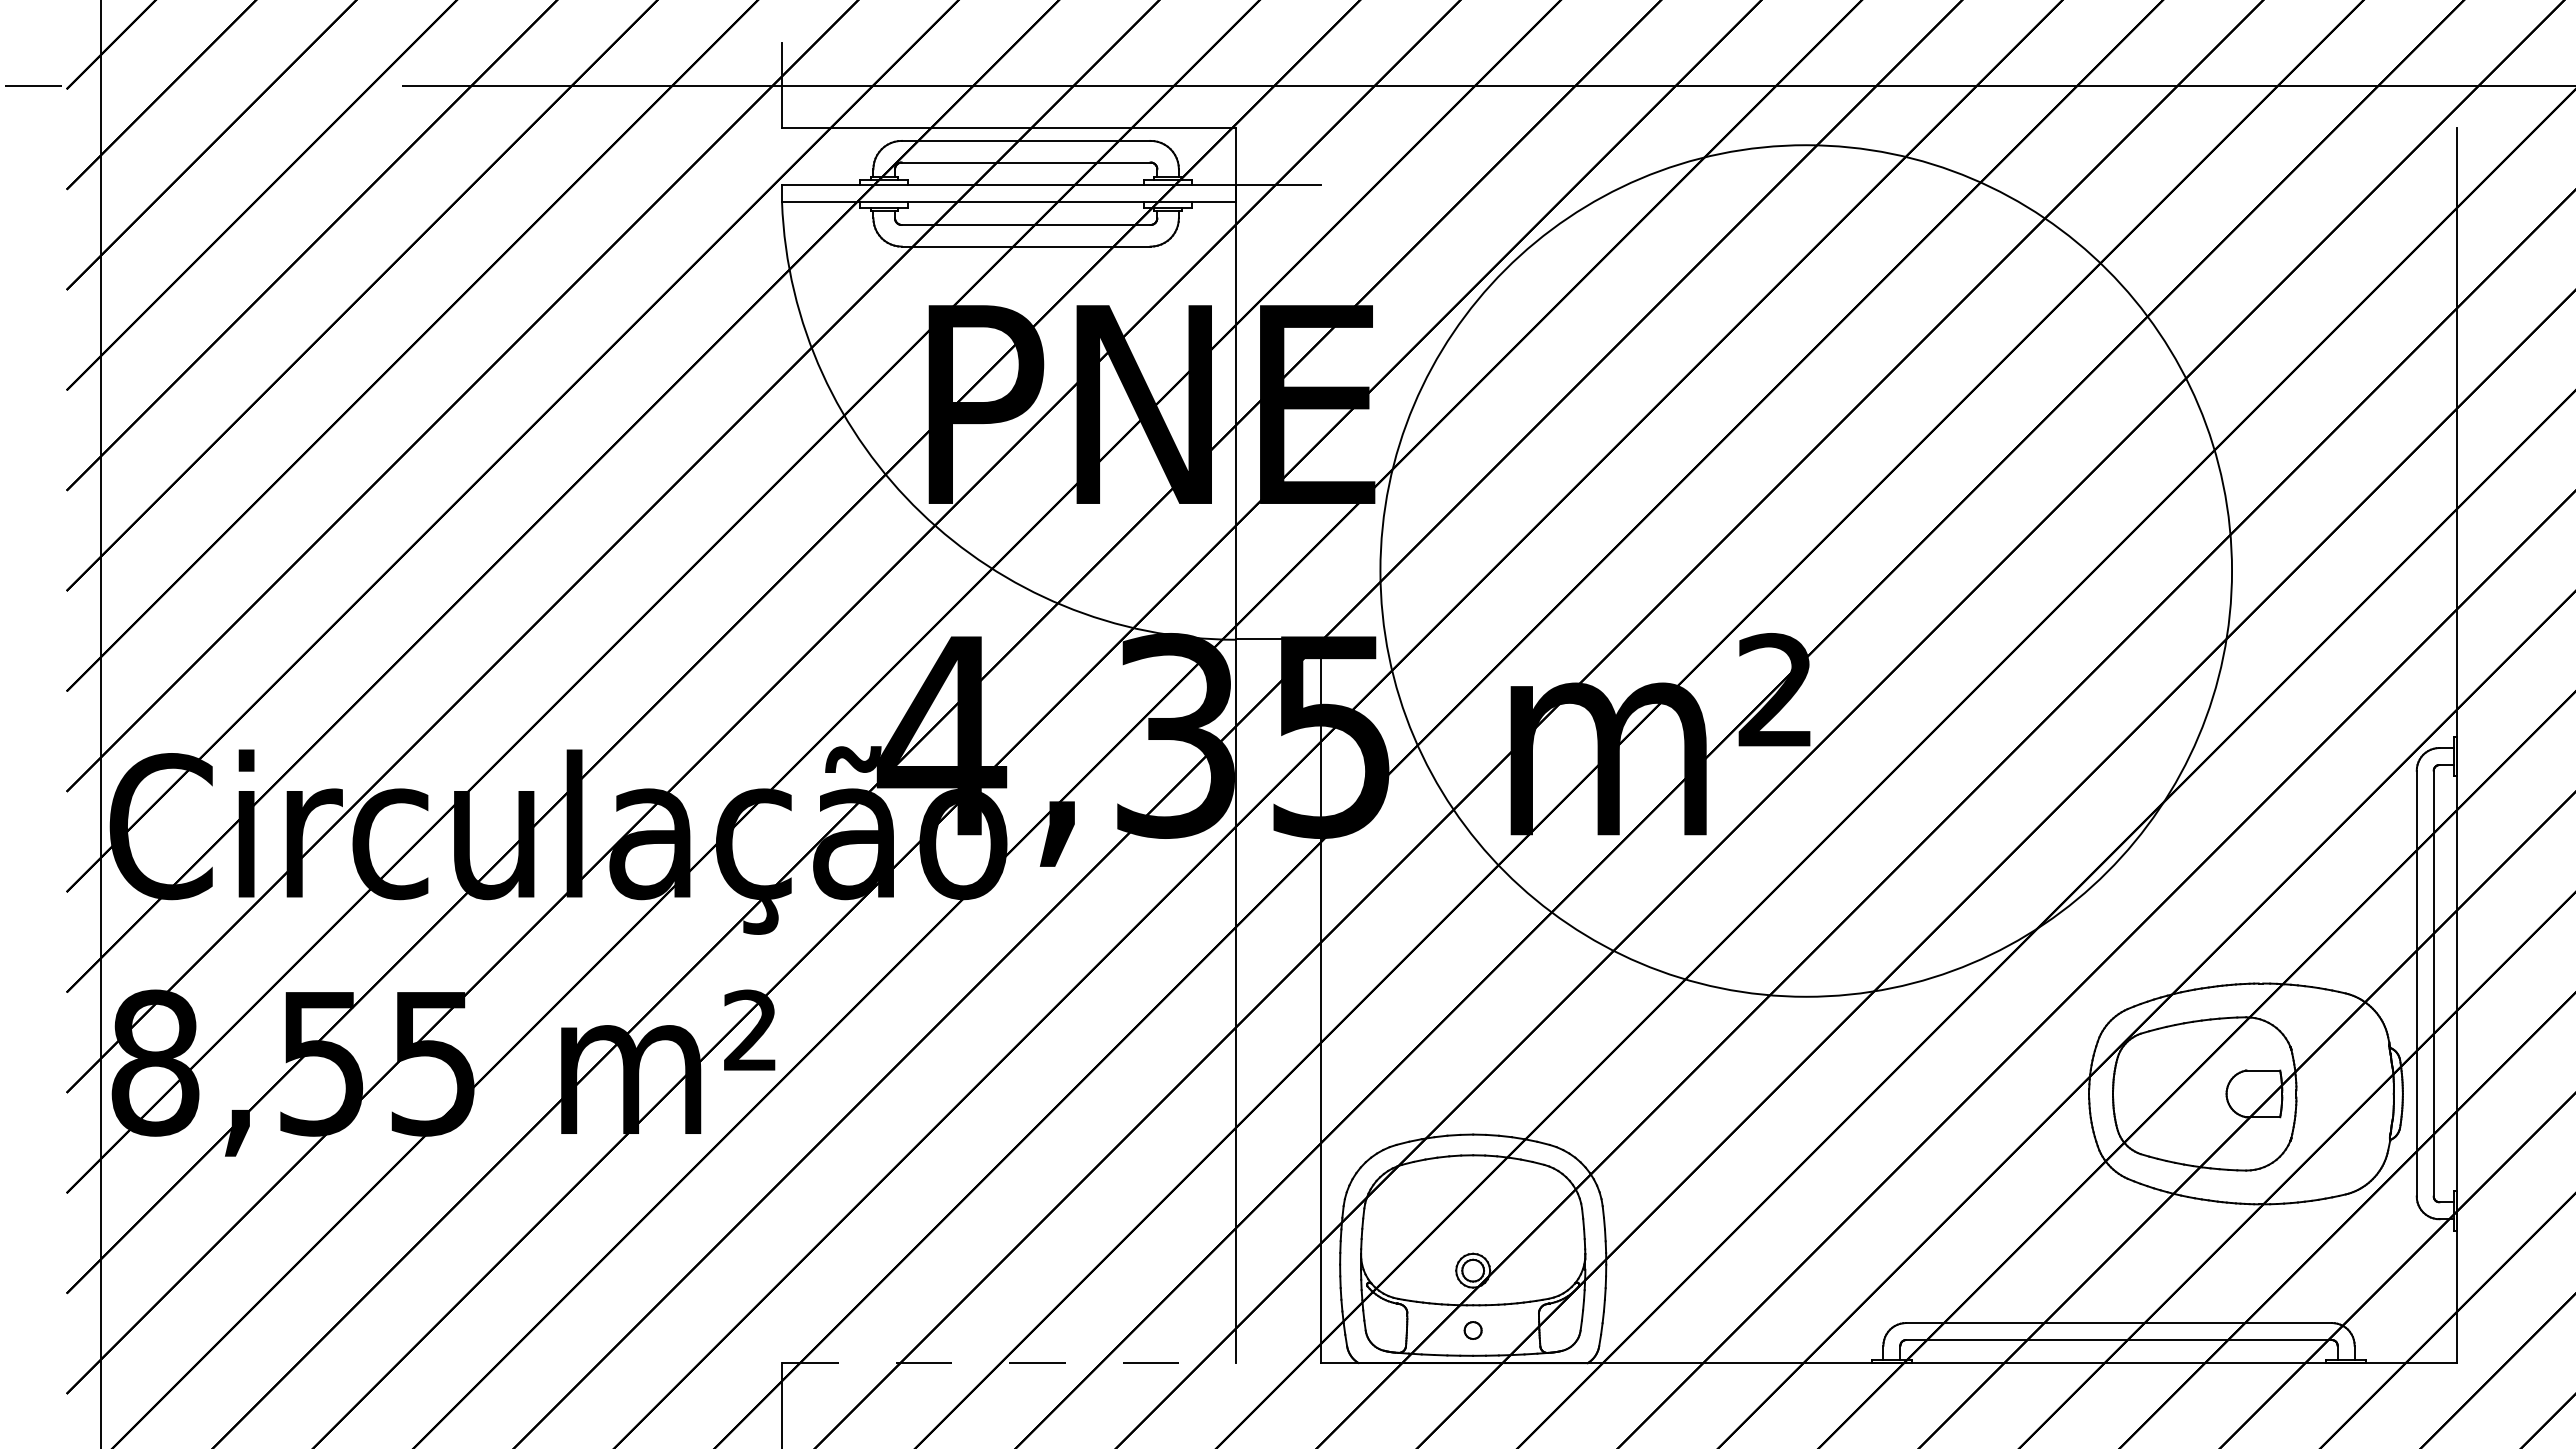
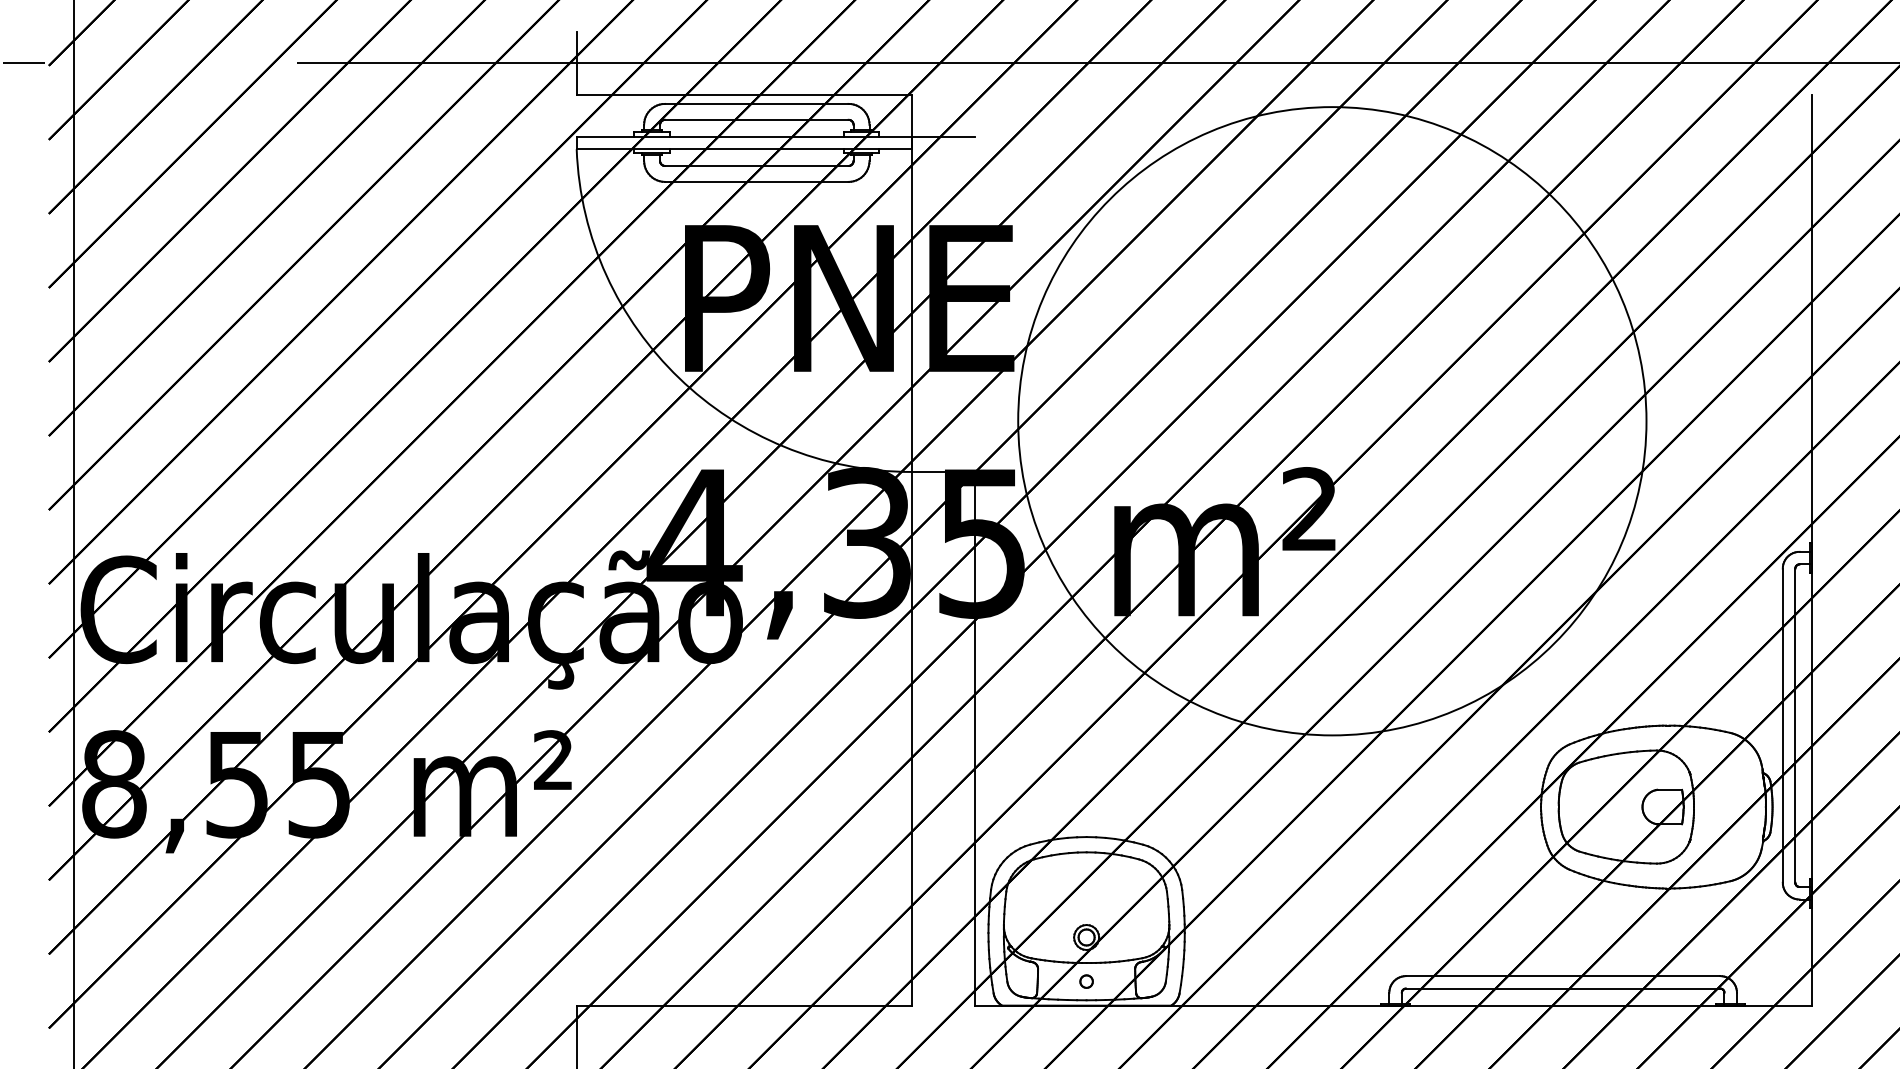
line: (1009, 1363) -> (744, 1005), dashed -> solid

